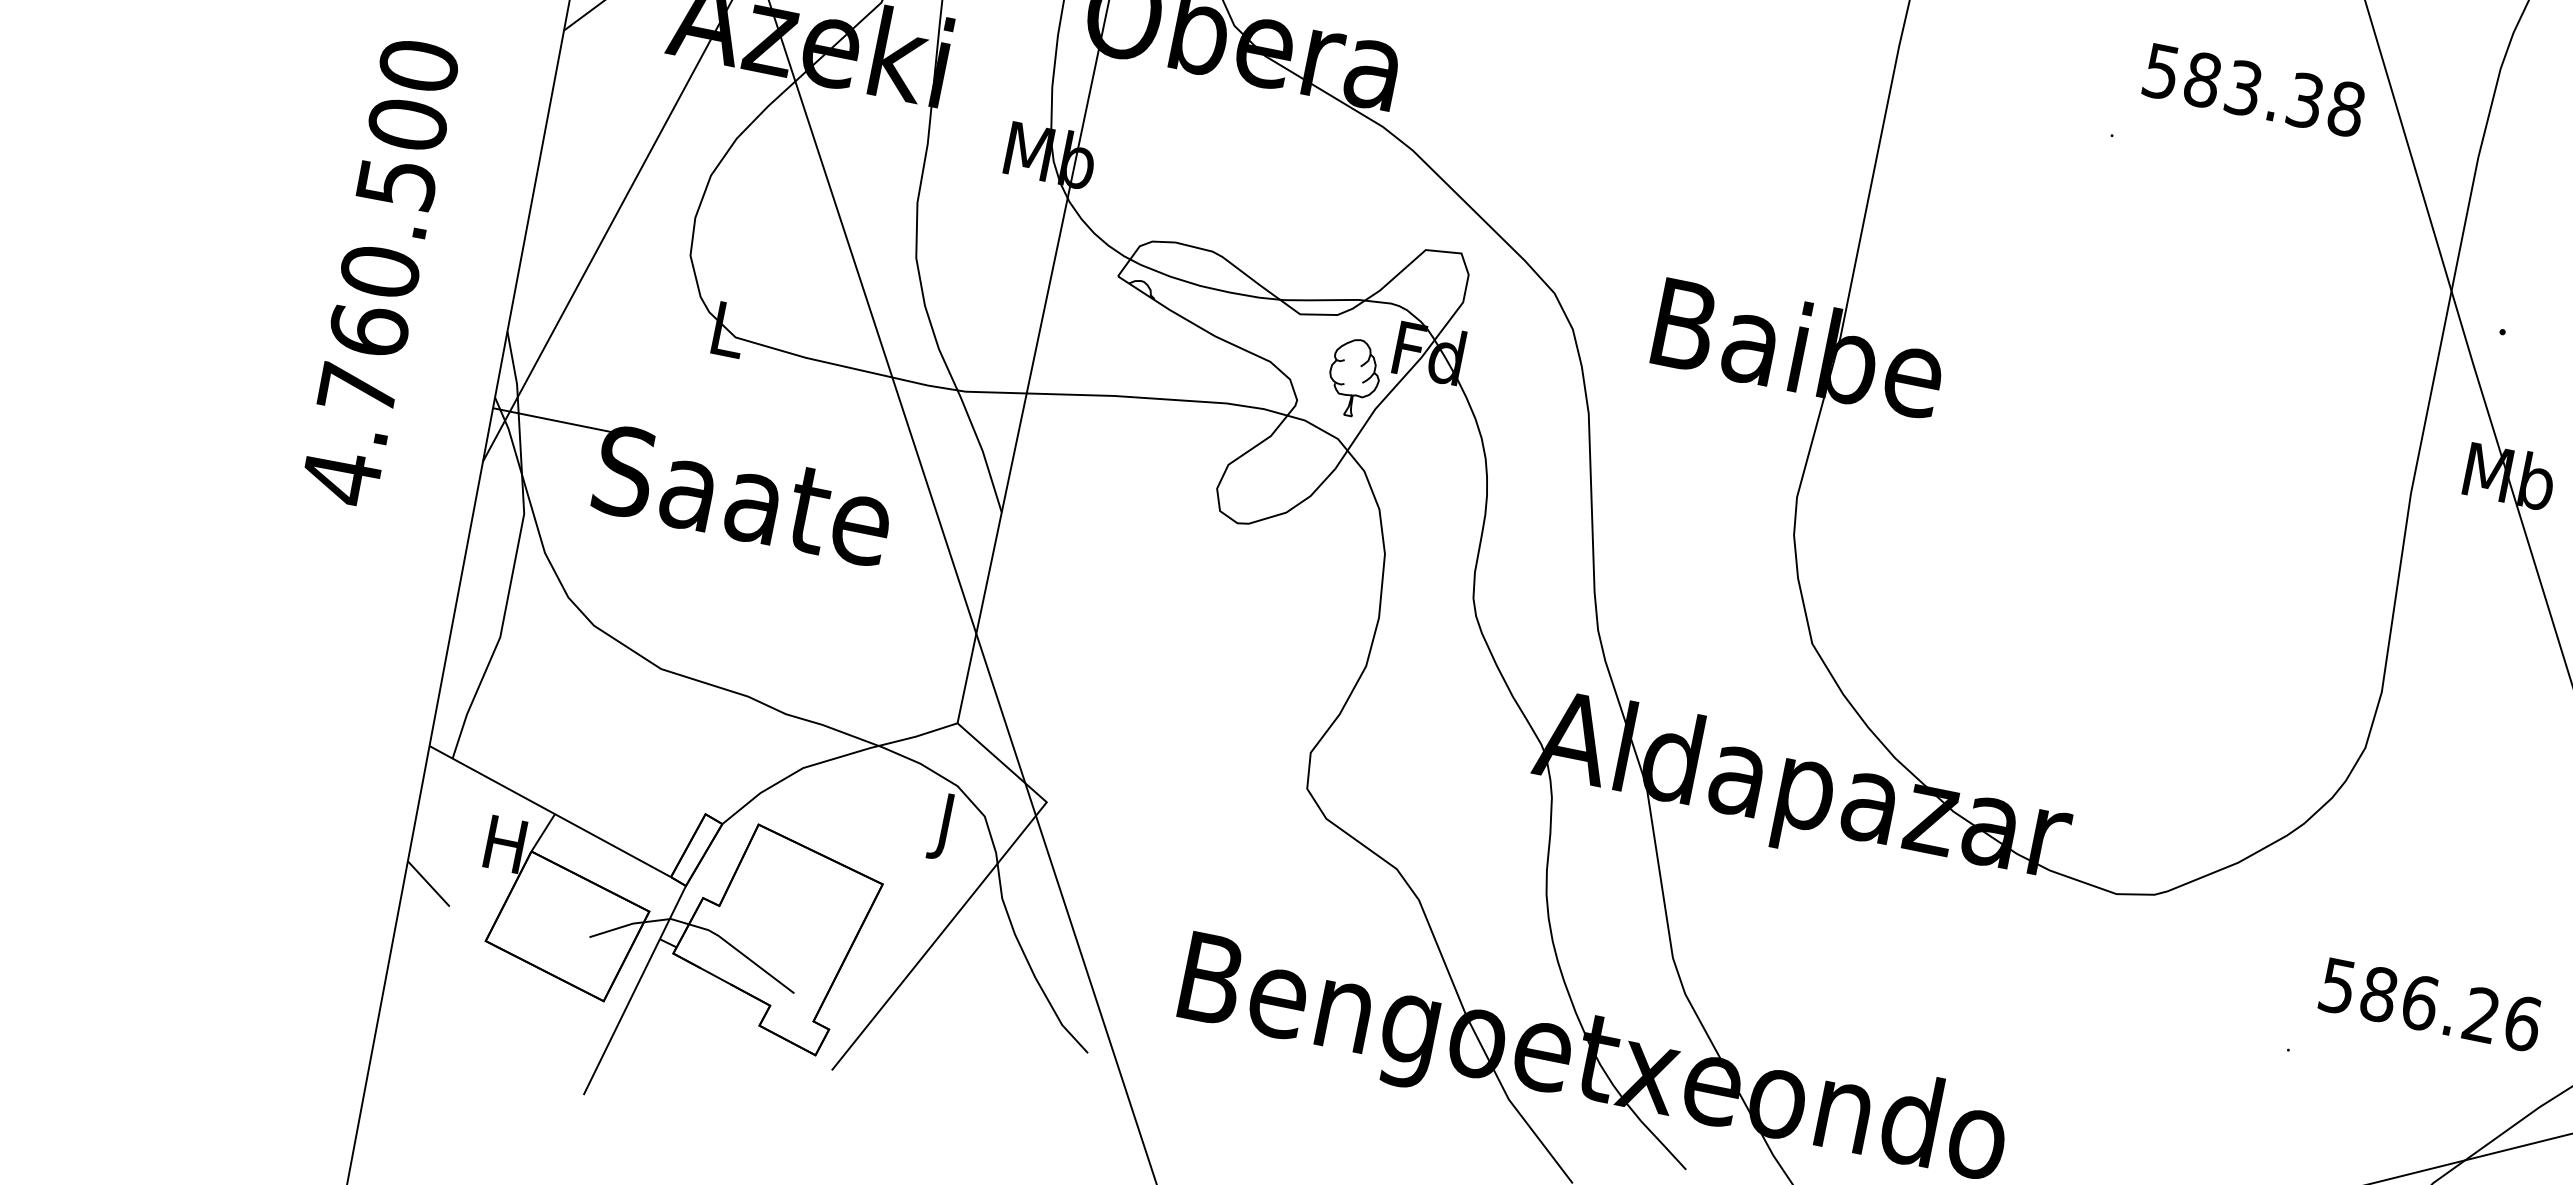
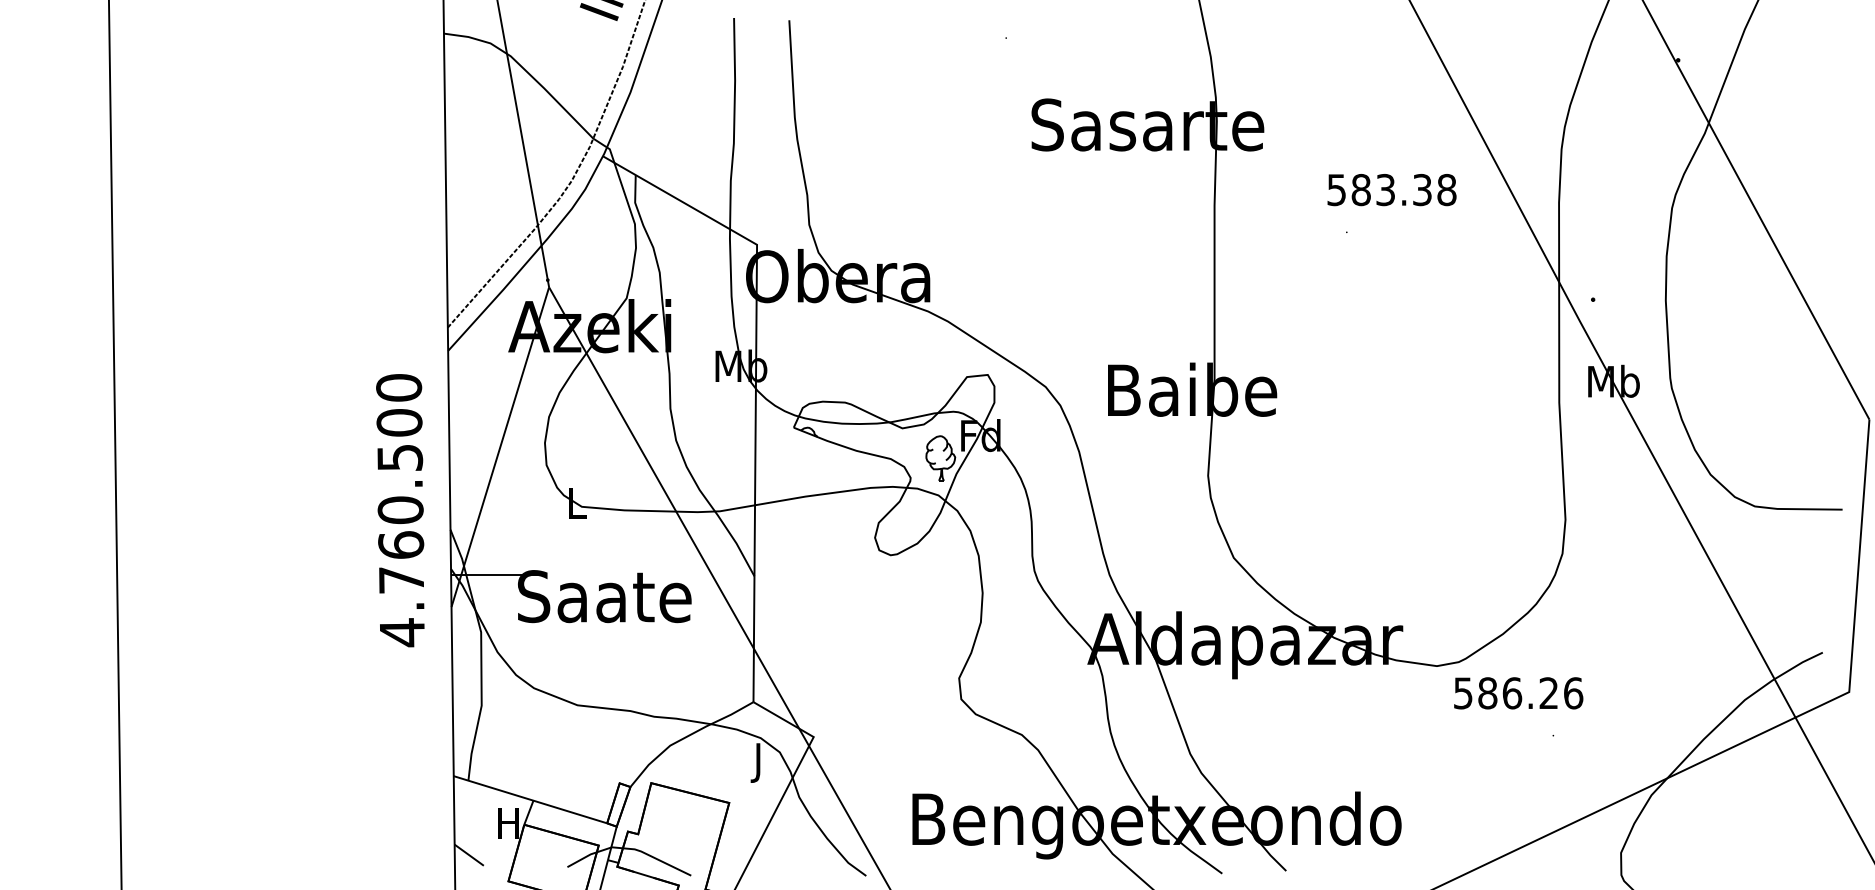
text: (2253, 91) -> (1391, 190), moved
text: (379, 272) -> (400, 510), moved
text: (2430, 1005) -> (1518, 693), moved

